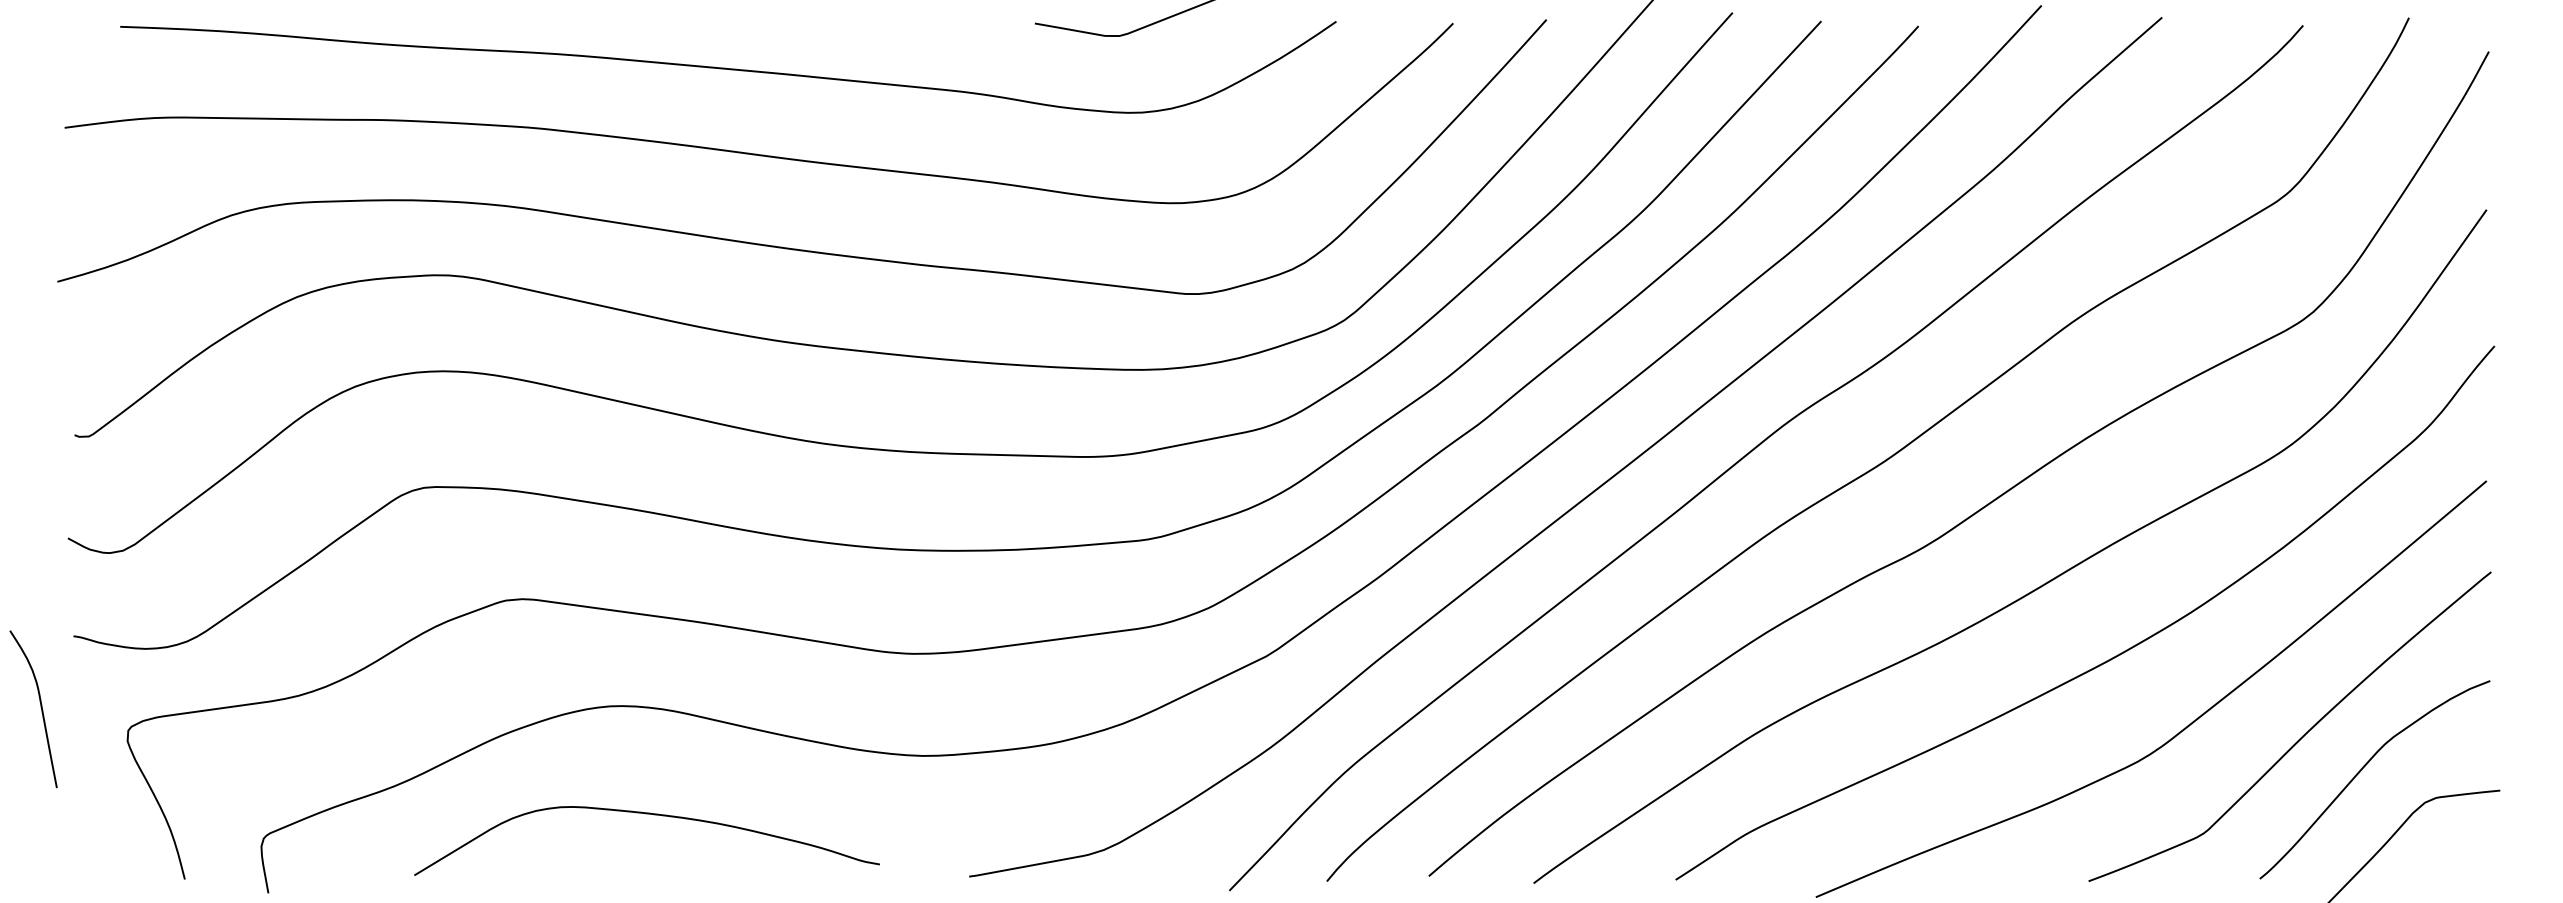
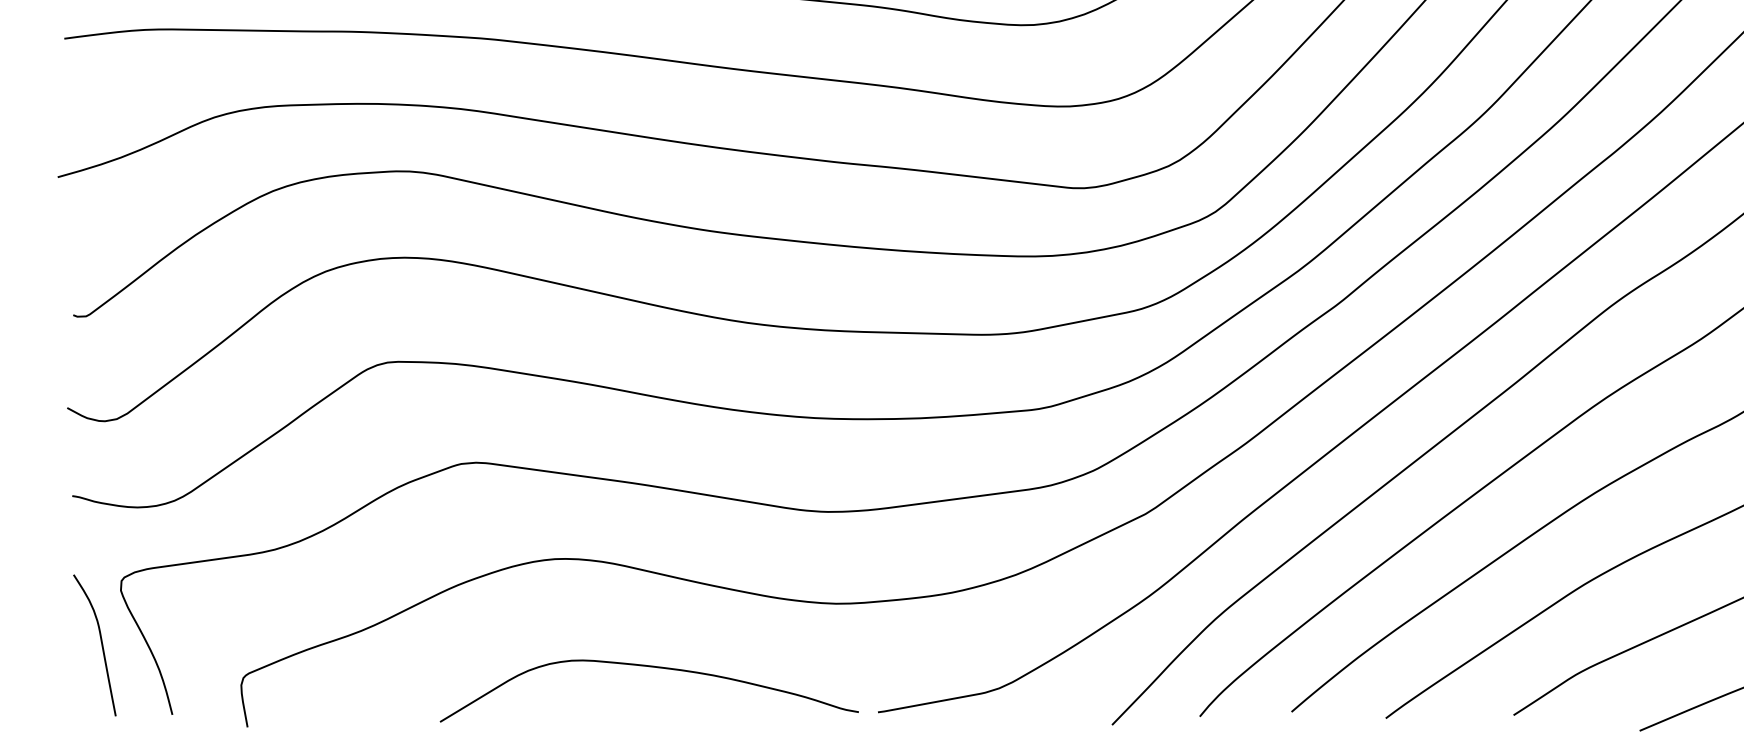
curve: (40, 707) -> (101, 643), moved
curve: (646, 814) -> (648, 667), moved

